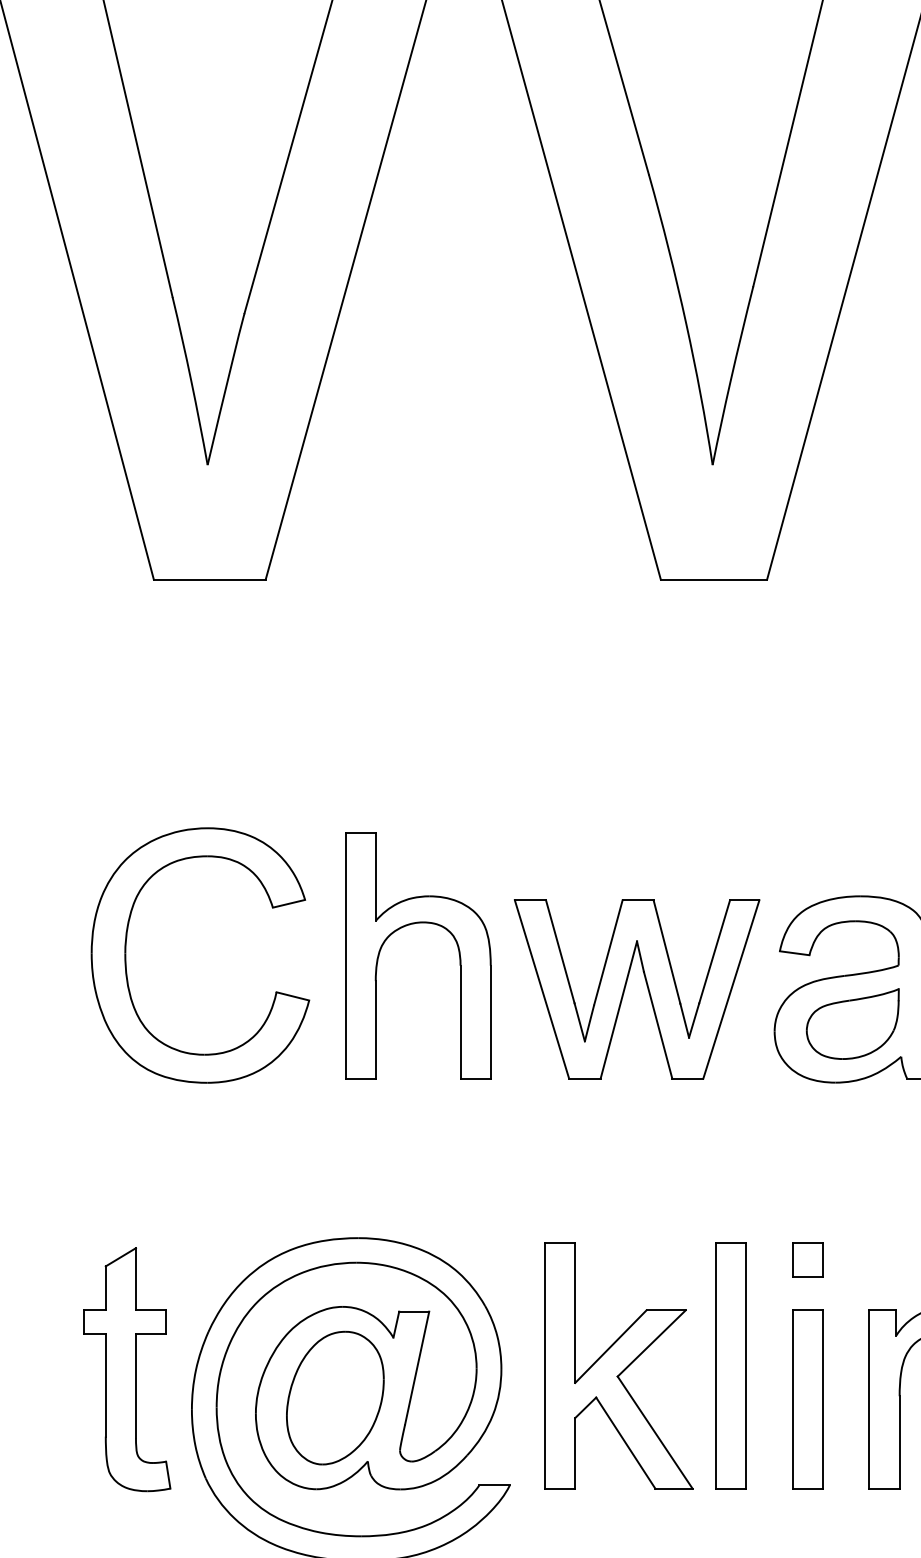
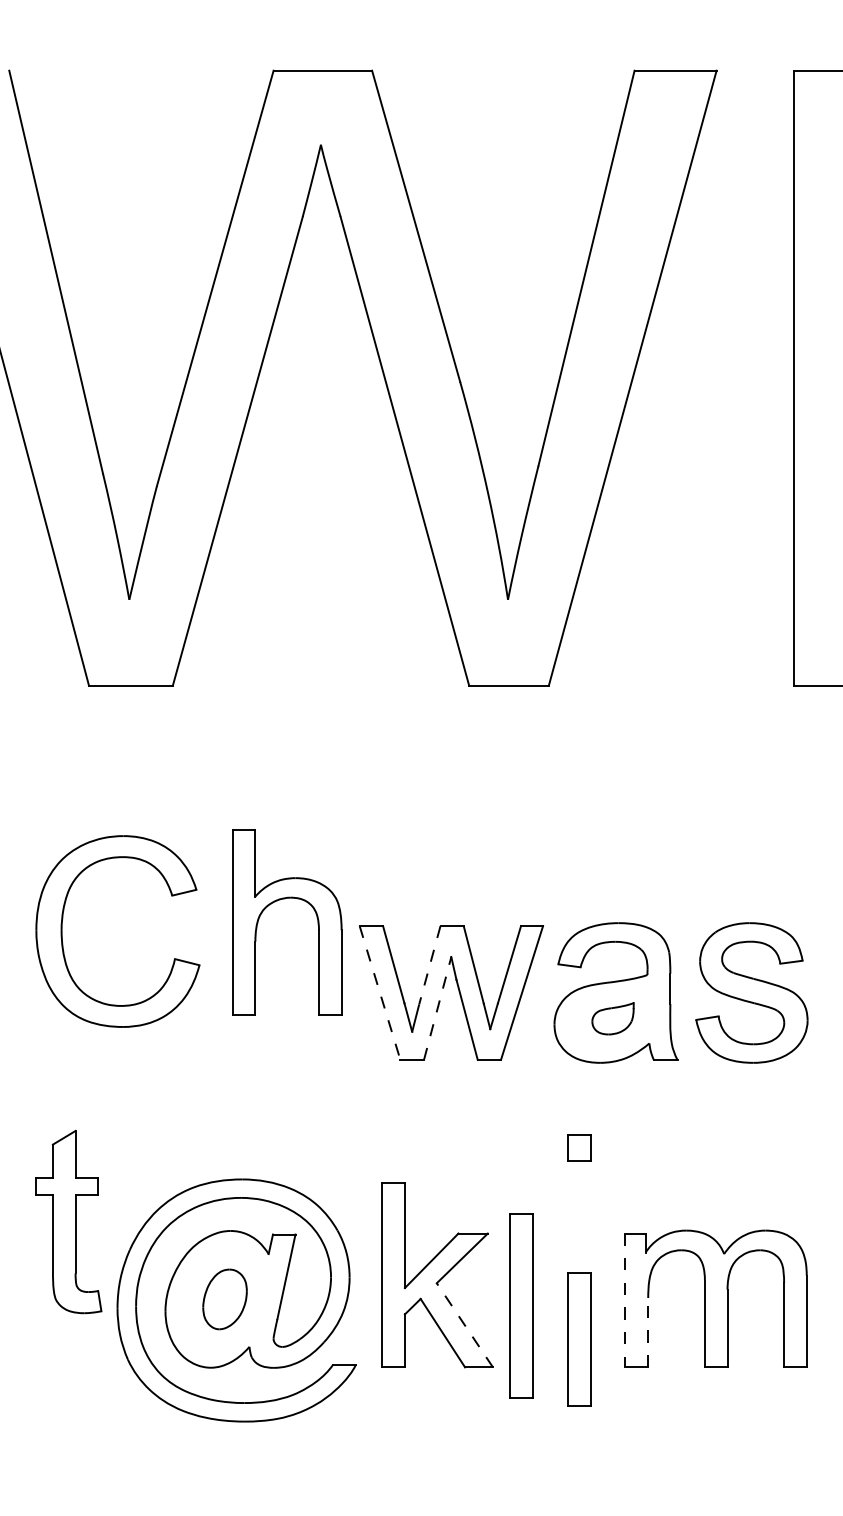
part: (415, 924) -> (285, 899), moved
line: (607, 952) -> (429, 965), solid -> dashed
part: (126, 955) -> (62, 931), moved
line: (542, 990) -> (380, 993), solid -> dashed
line: (618, 1008) -> (437, 1007), solid -> dashed
part: (852, 1023) -> (612, 1018), size x0.6
part: (807, 1259) -> (579, 1147), moved
part: (730, 1364) -> (521, 1305), moved
part: (126, 1368) -> (68, 1221), moved
part: (334, 1398) -> (224, 1299), size x0.6
part: (807, 1399) -> (579, 1339), moved
line: (869, 1399) -> (625, 1300), solid -> dashed
line: (654, 1432) -> (464, 1325), solid -> dashed
line: (900, 1442) -> (648, 1332), solid -> dashed

